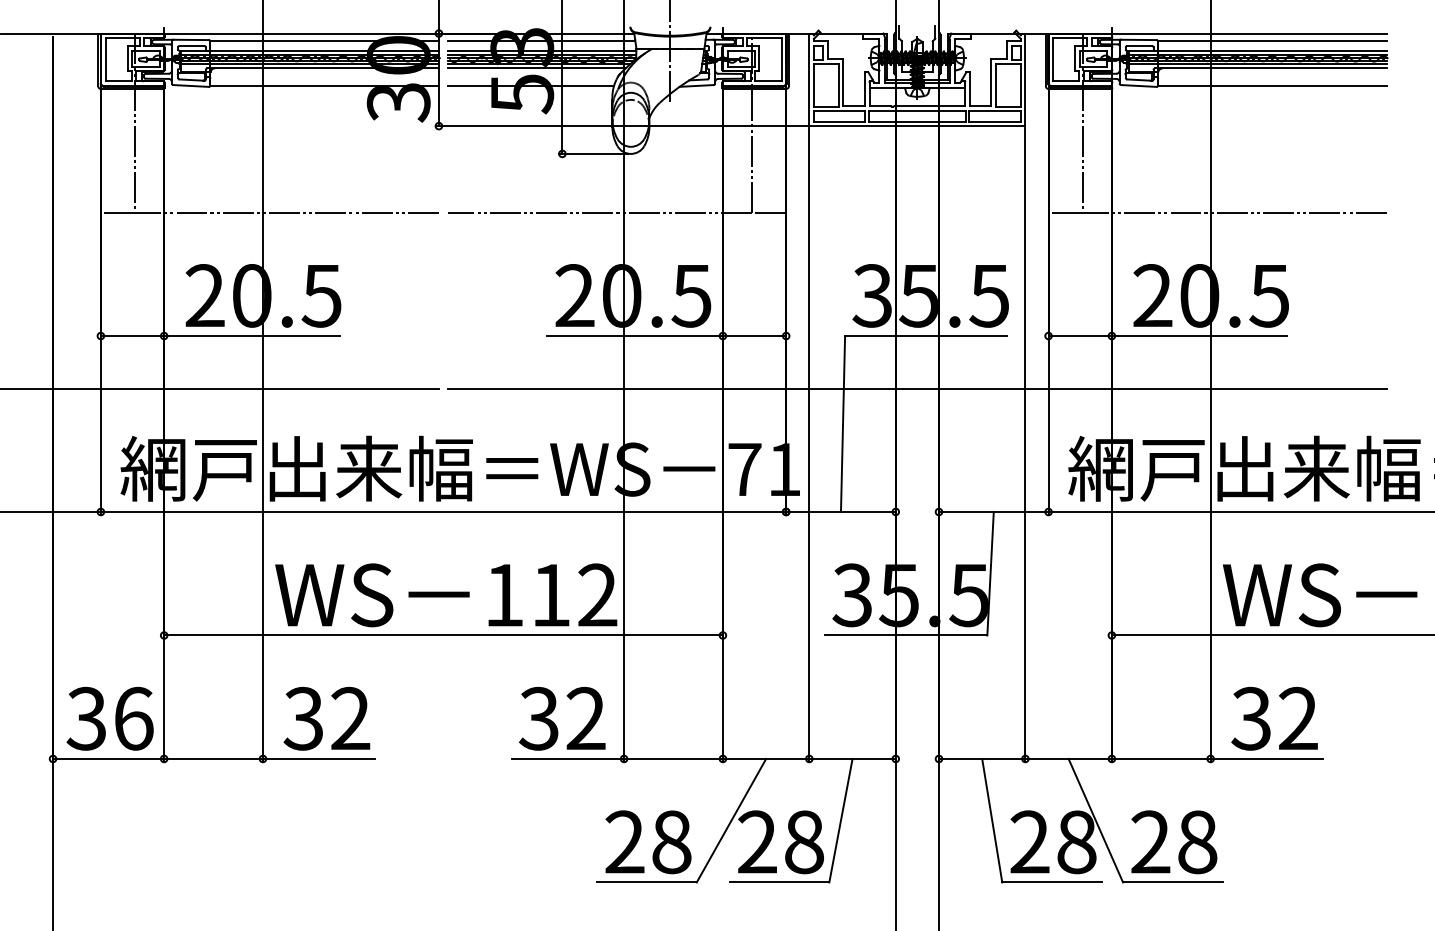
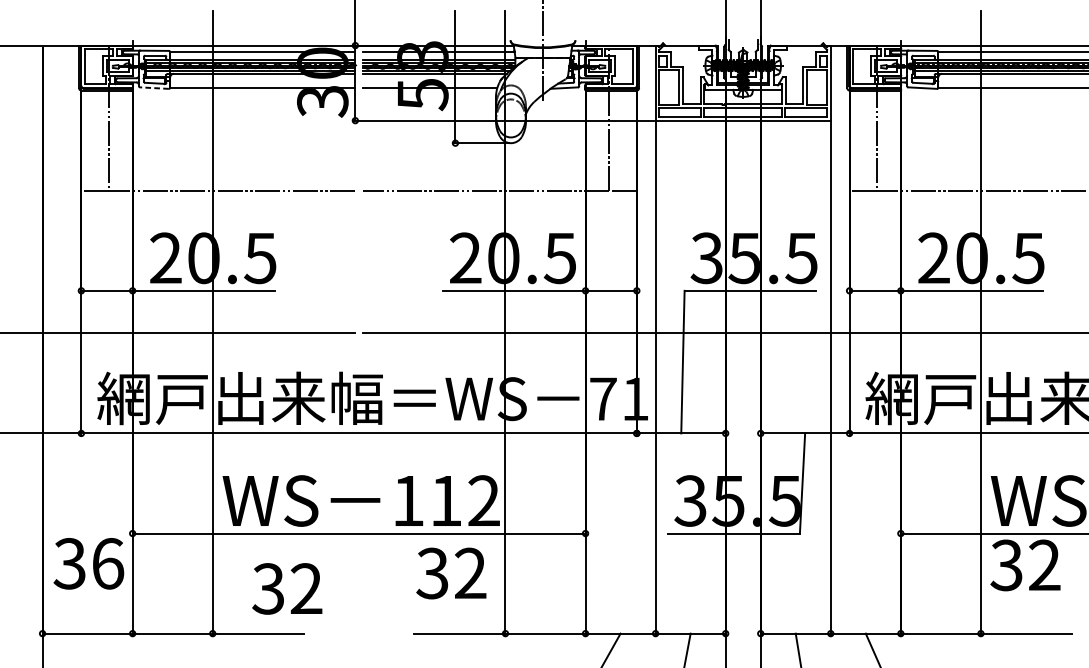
line: (191, 85) -> (154, 87), solid -> dashed
text: (109, 718) -> (88, 563), moved
text: (326, 718) -> (286, 588), moved
text: (562, 718) -> (451, 573), moved
text: (1274, 718) -> (1025, 565), moved

